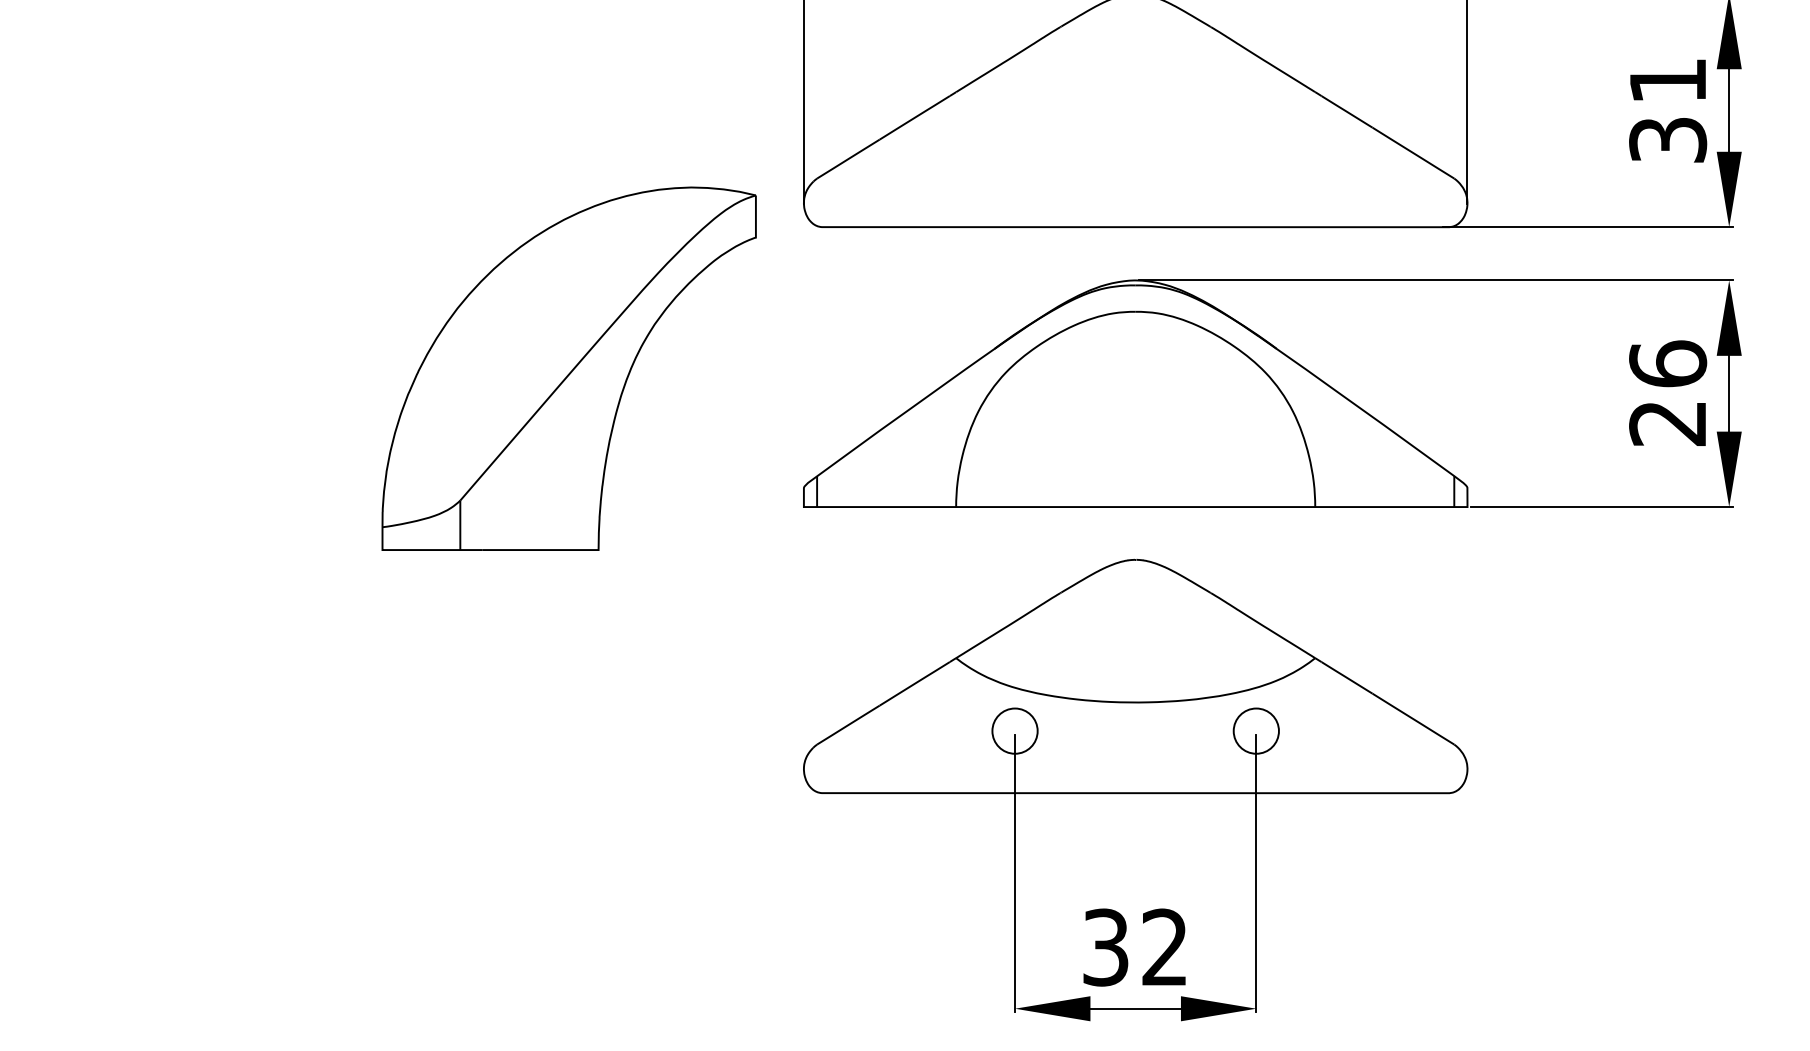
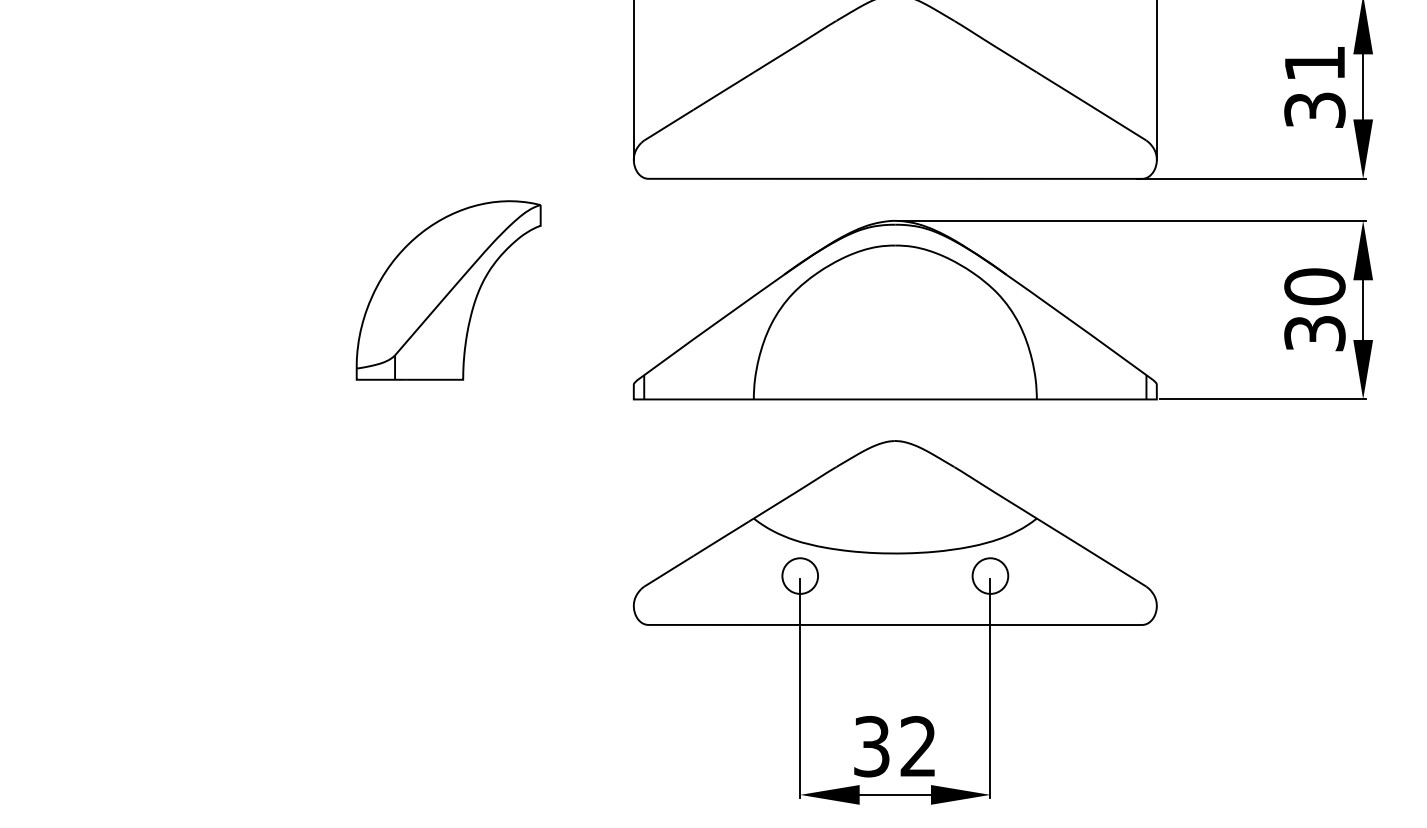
part: (568, 368) -> (448, 290), size x0.62
text: (1667, 392) -> (1314, 309), 26 -> 30

